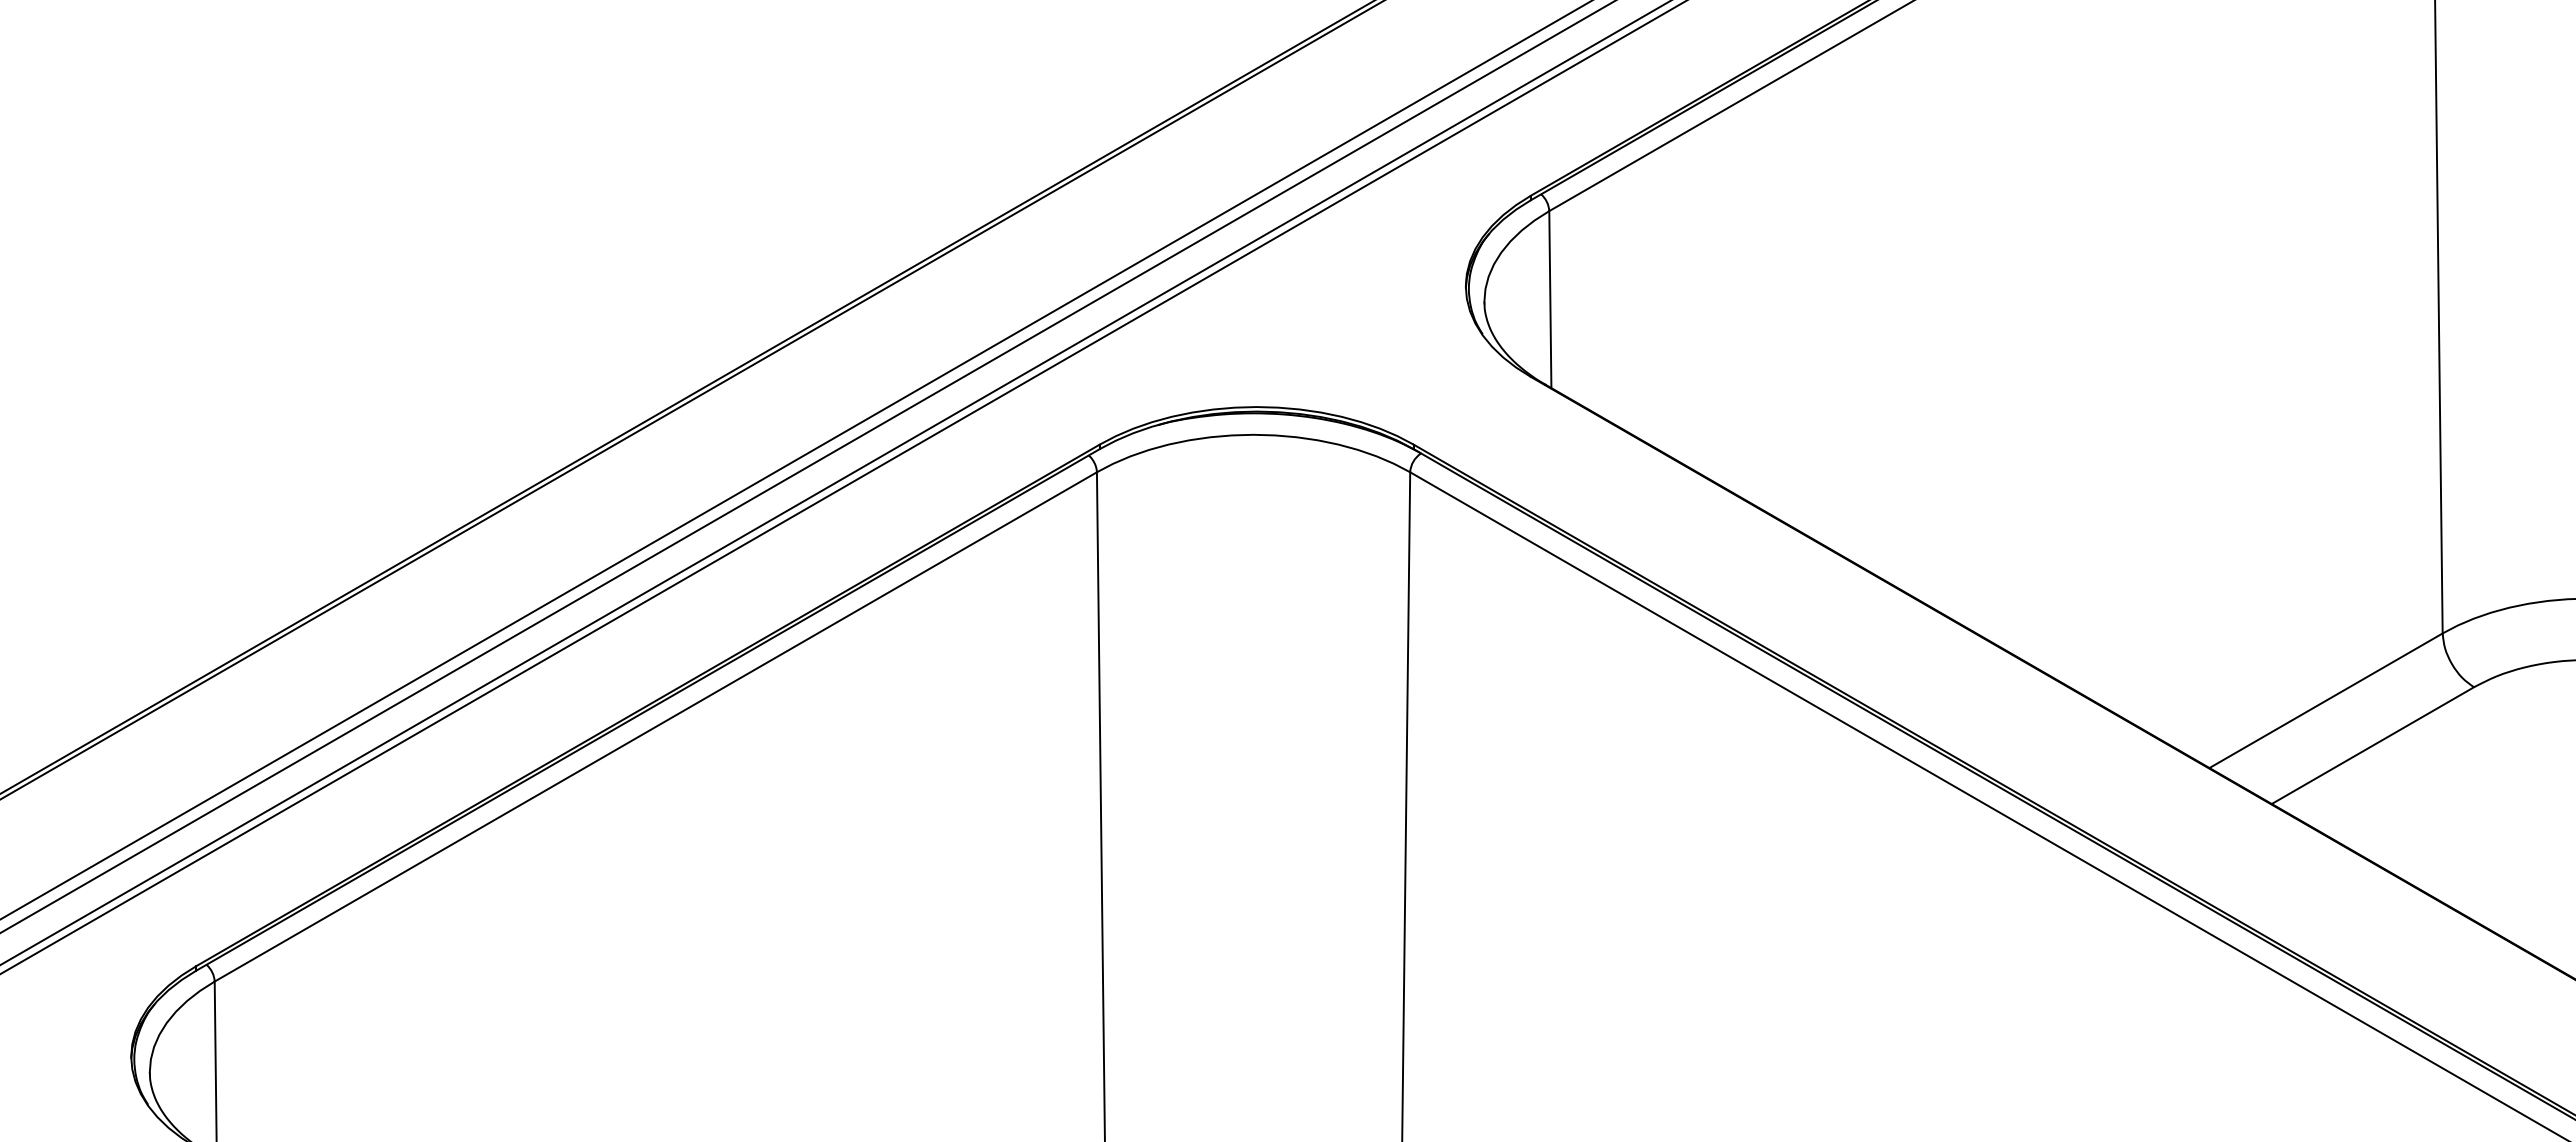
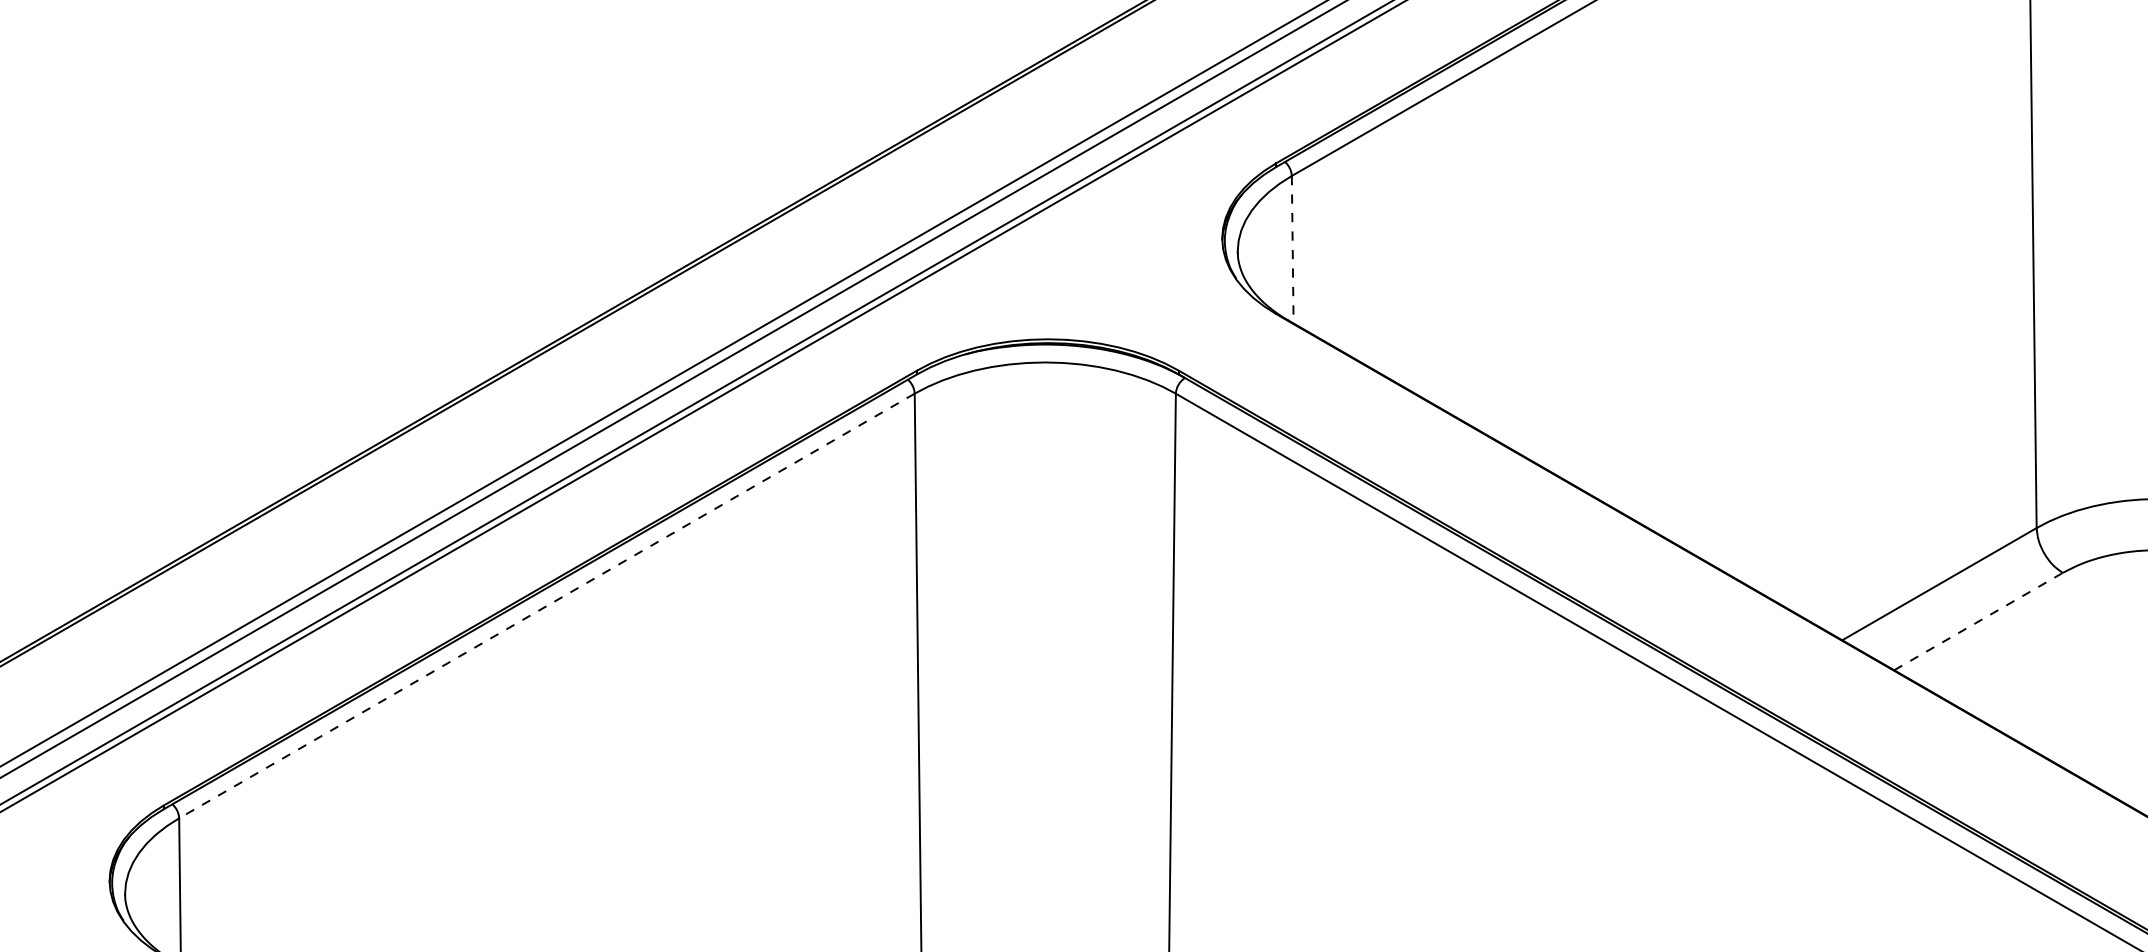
line: (1550, 300) -> (1292, 250), solid -> dashed
line: (655, 727) -> (546, 606), solid -> dashed
line: (2372, 745) -> (1978, 621), solid -> dashed

